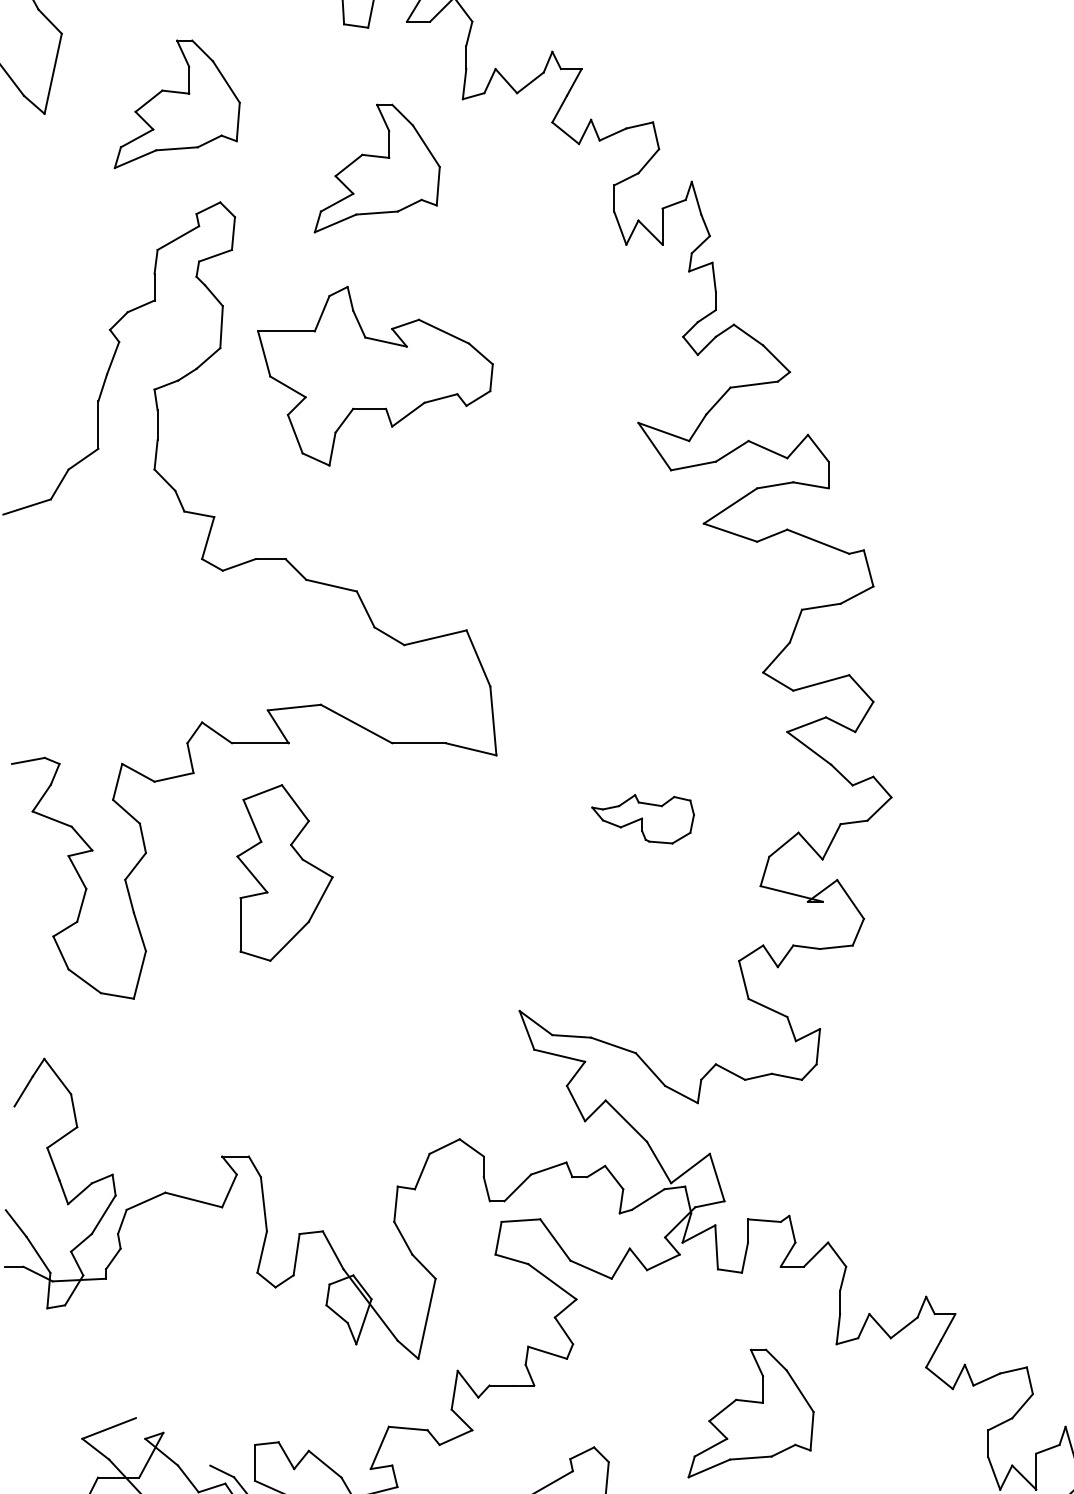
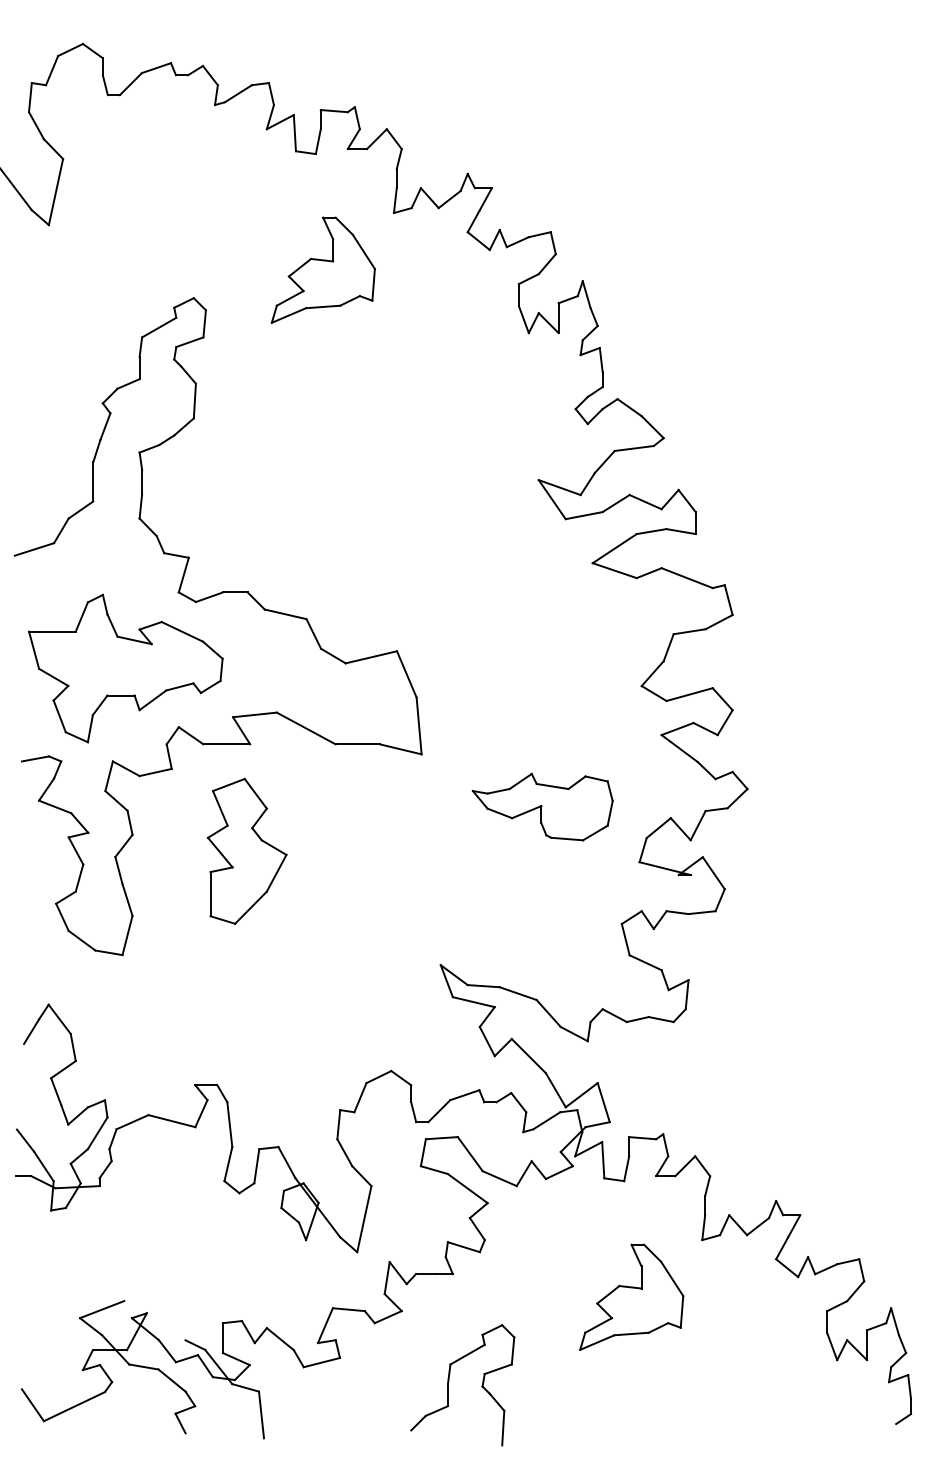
part: (176, 103) -> (157, 216), removed
part: (375, 376) -> (125, 668), moved
part: (642, 818) -> (542, 806), size x1.67

